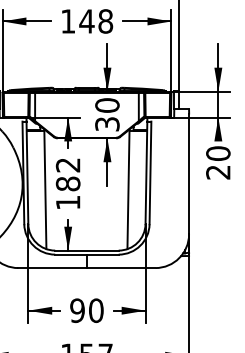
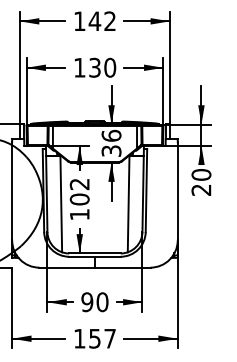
text: (96, 21) -> (102, 67), 148 -> 130
text: (107, 104) -> (111, 135), 30 -> 36
text: (67, 183) -> (79, 199), 182 -> 102

